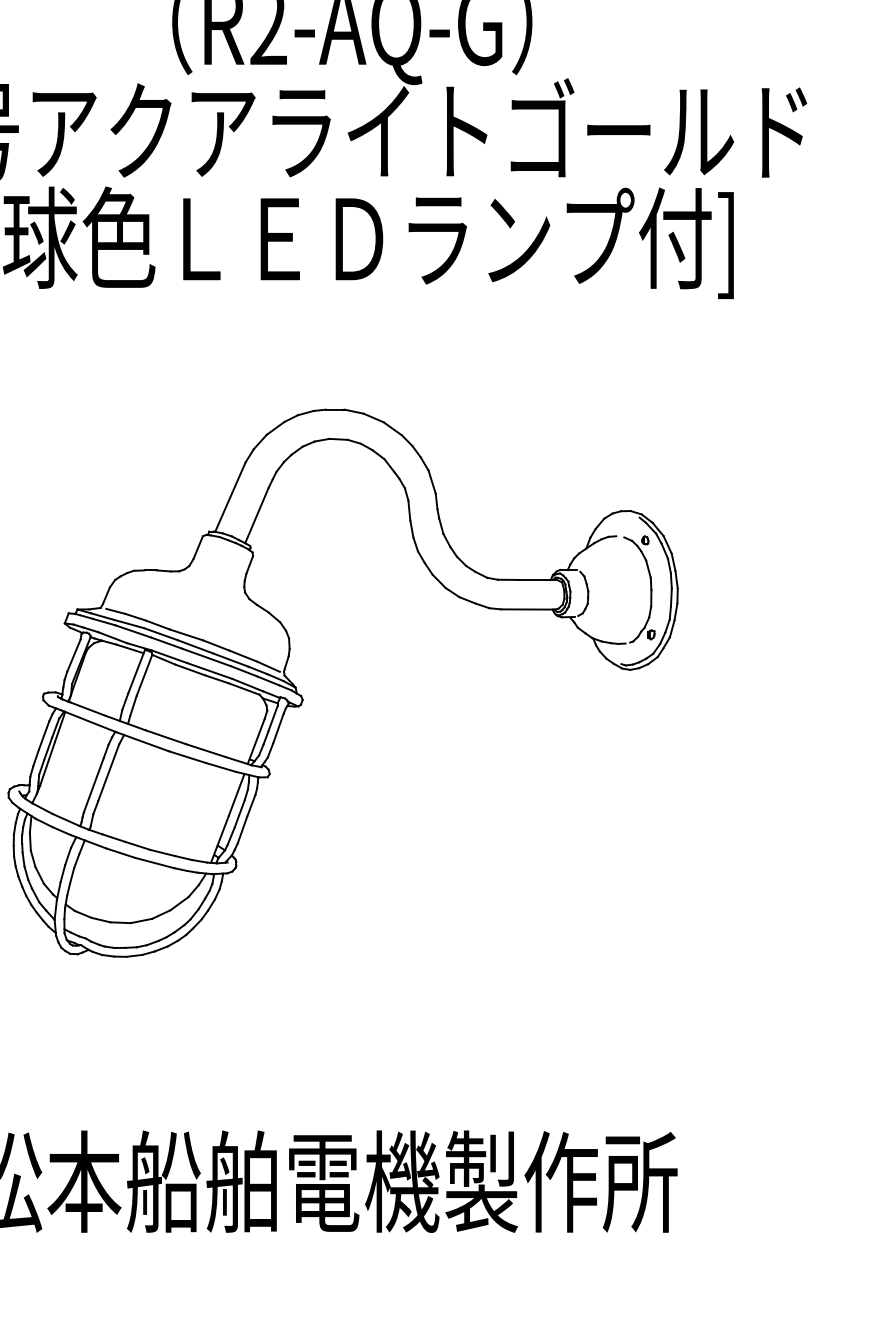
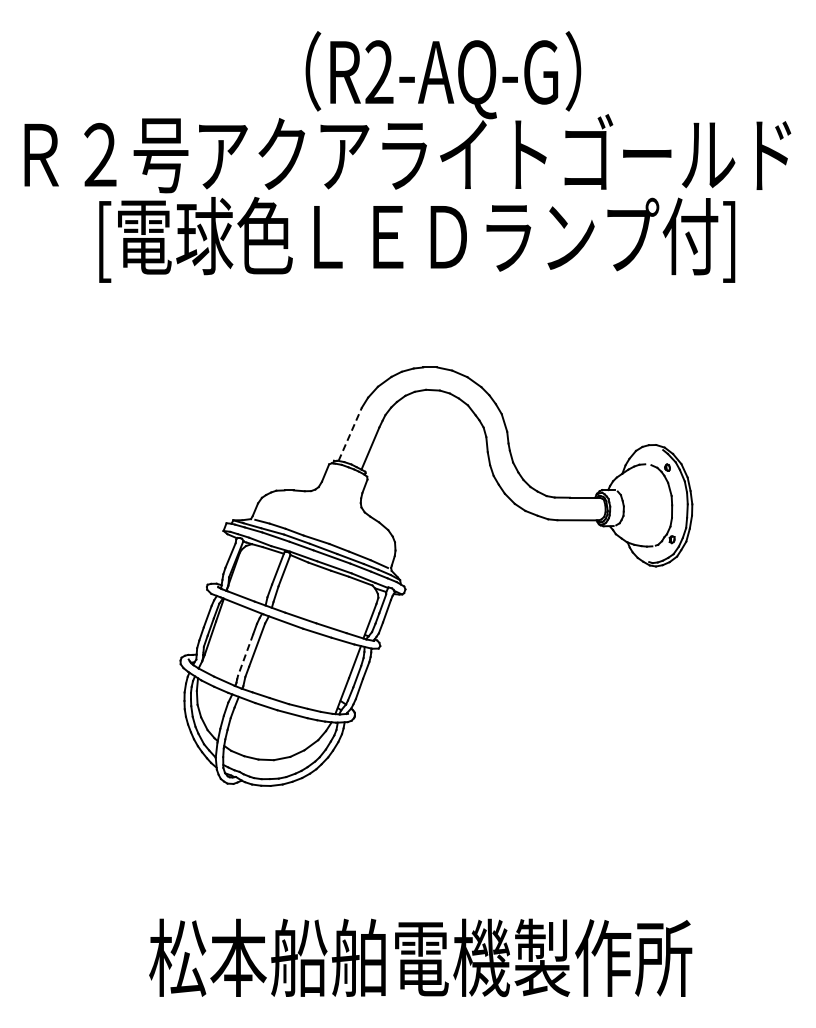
line: (230, 497) -> (350, 434), solid -> dashed
line: (93, 786) -> (245, 655), solid -> dashed

